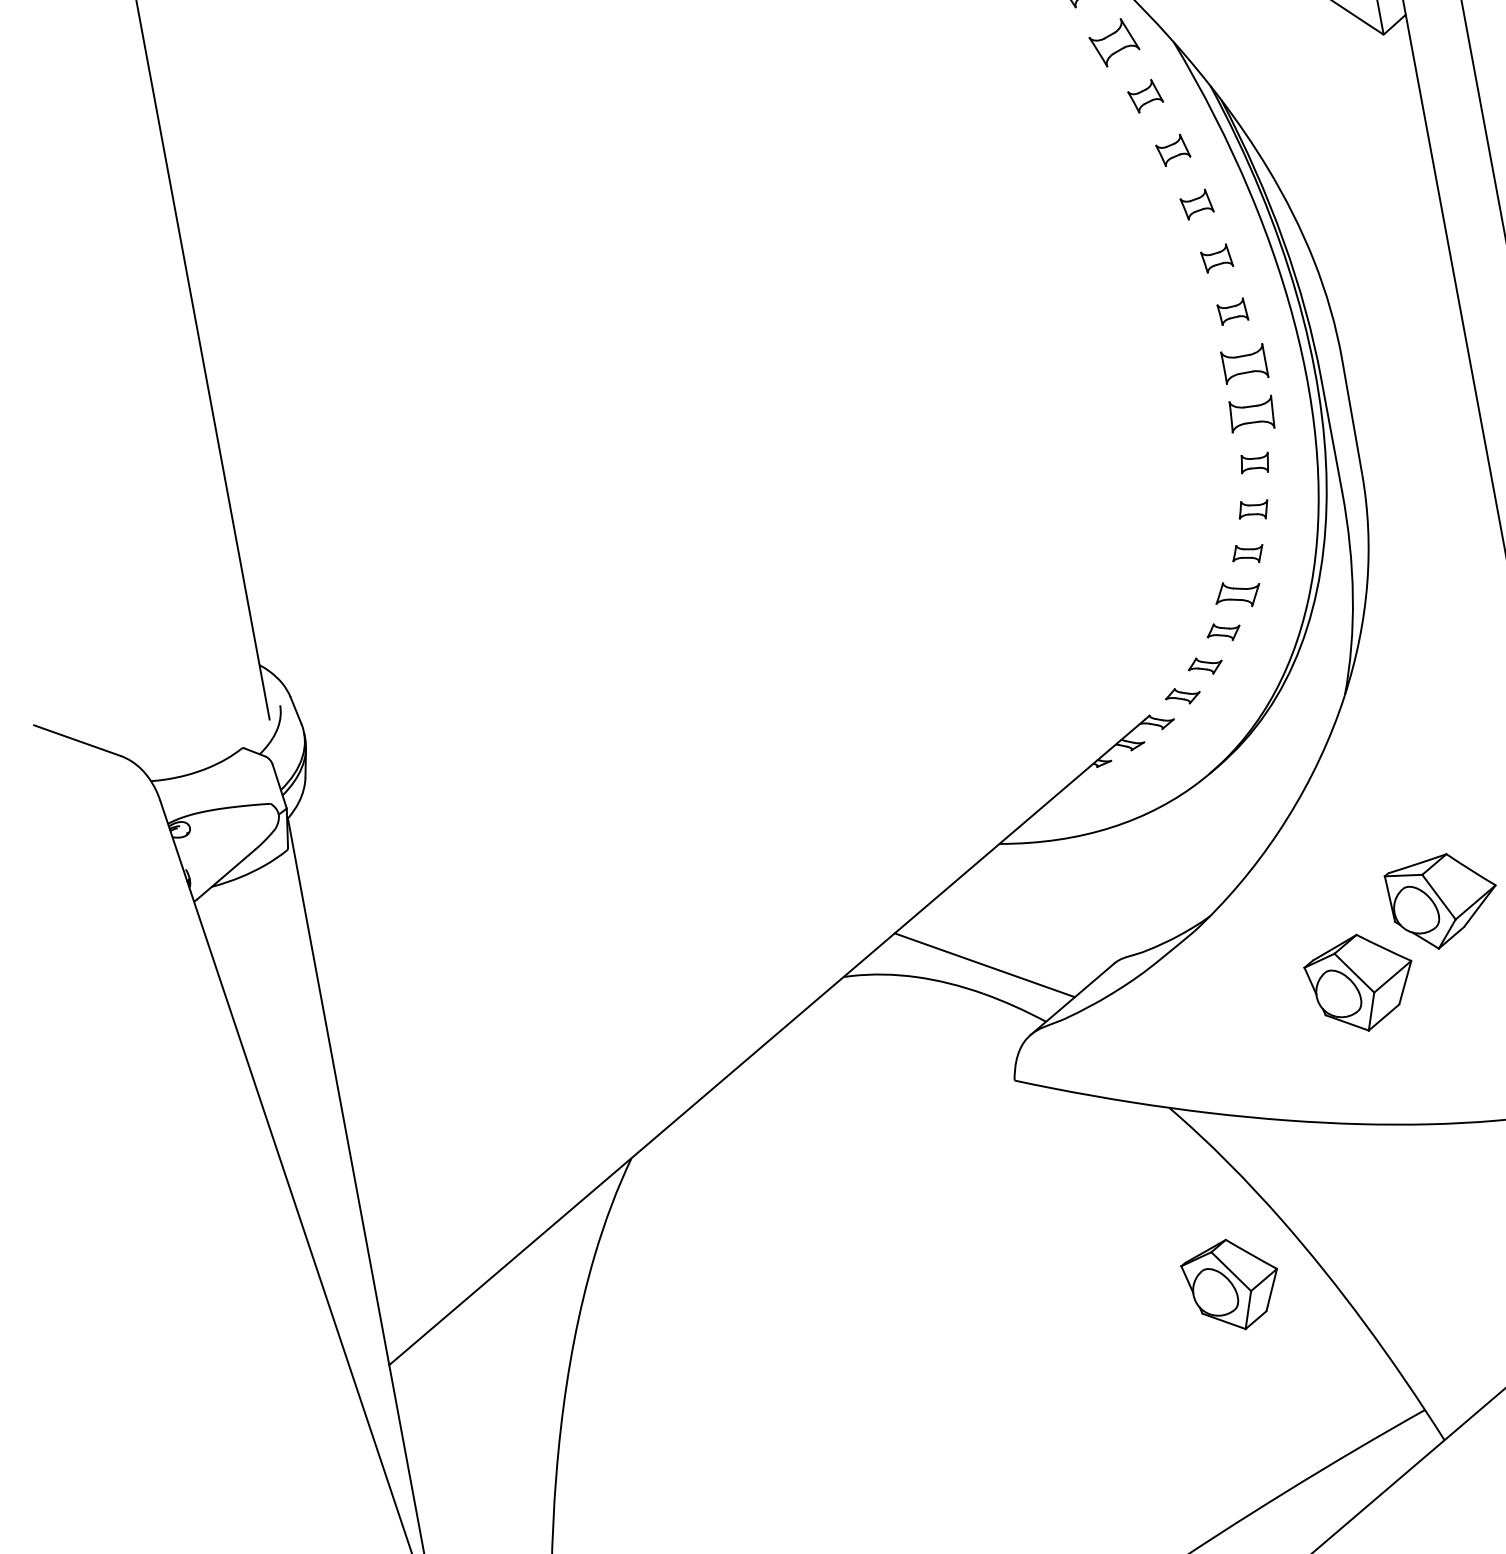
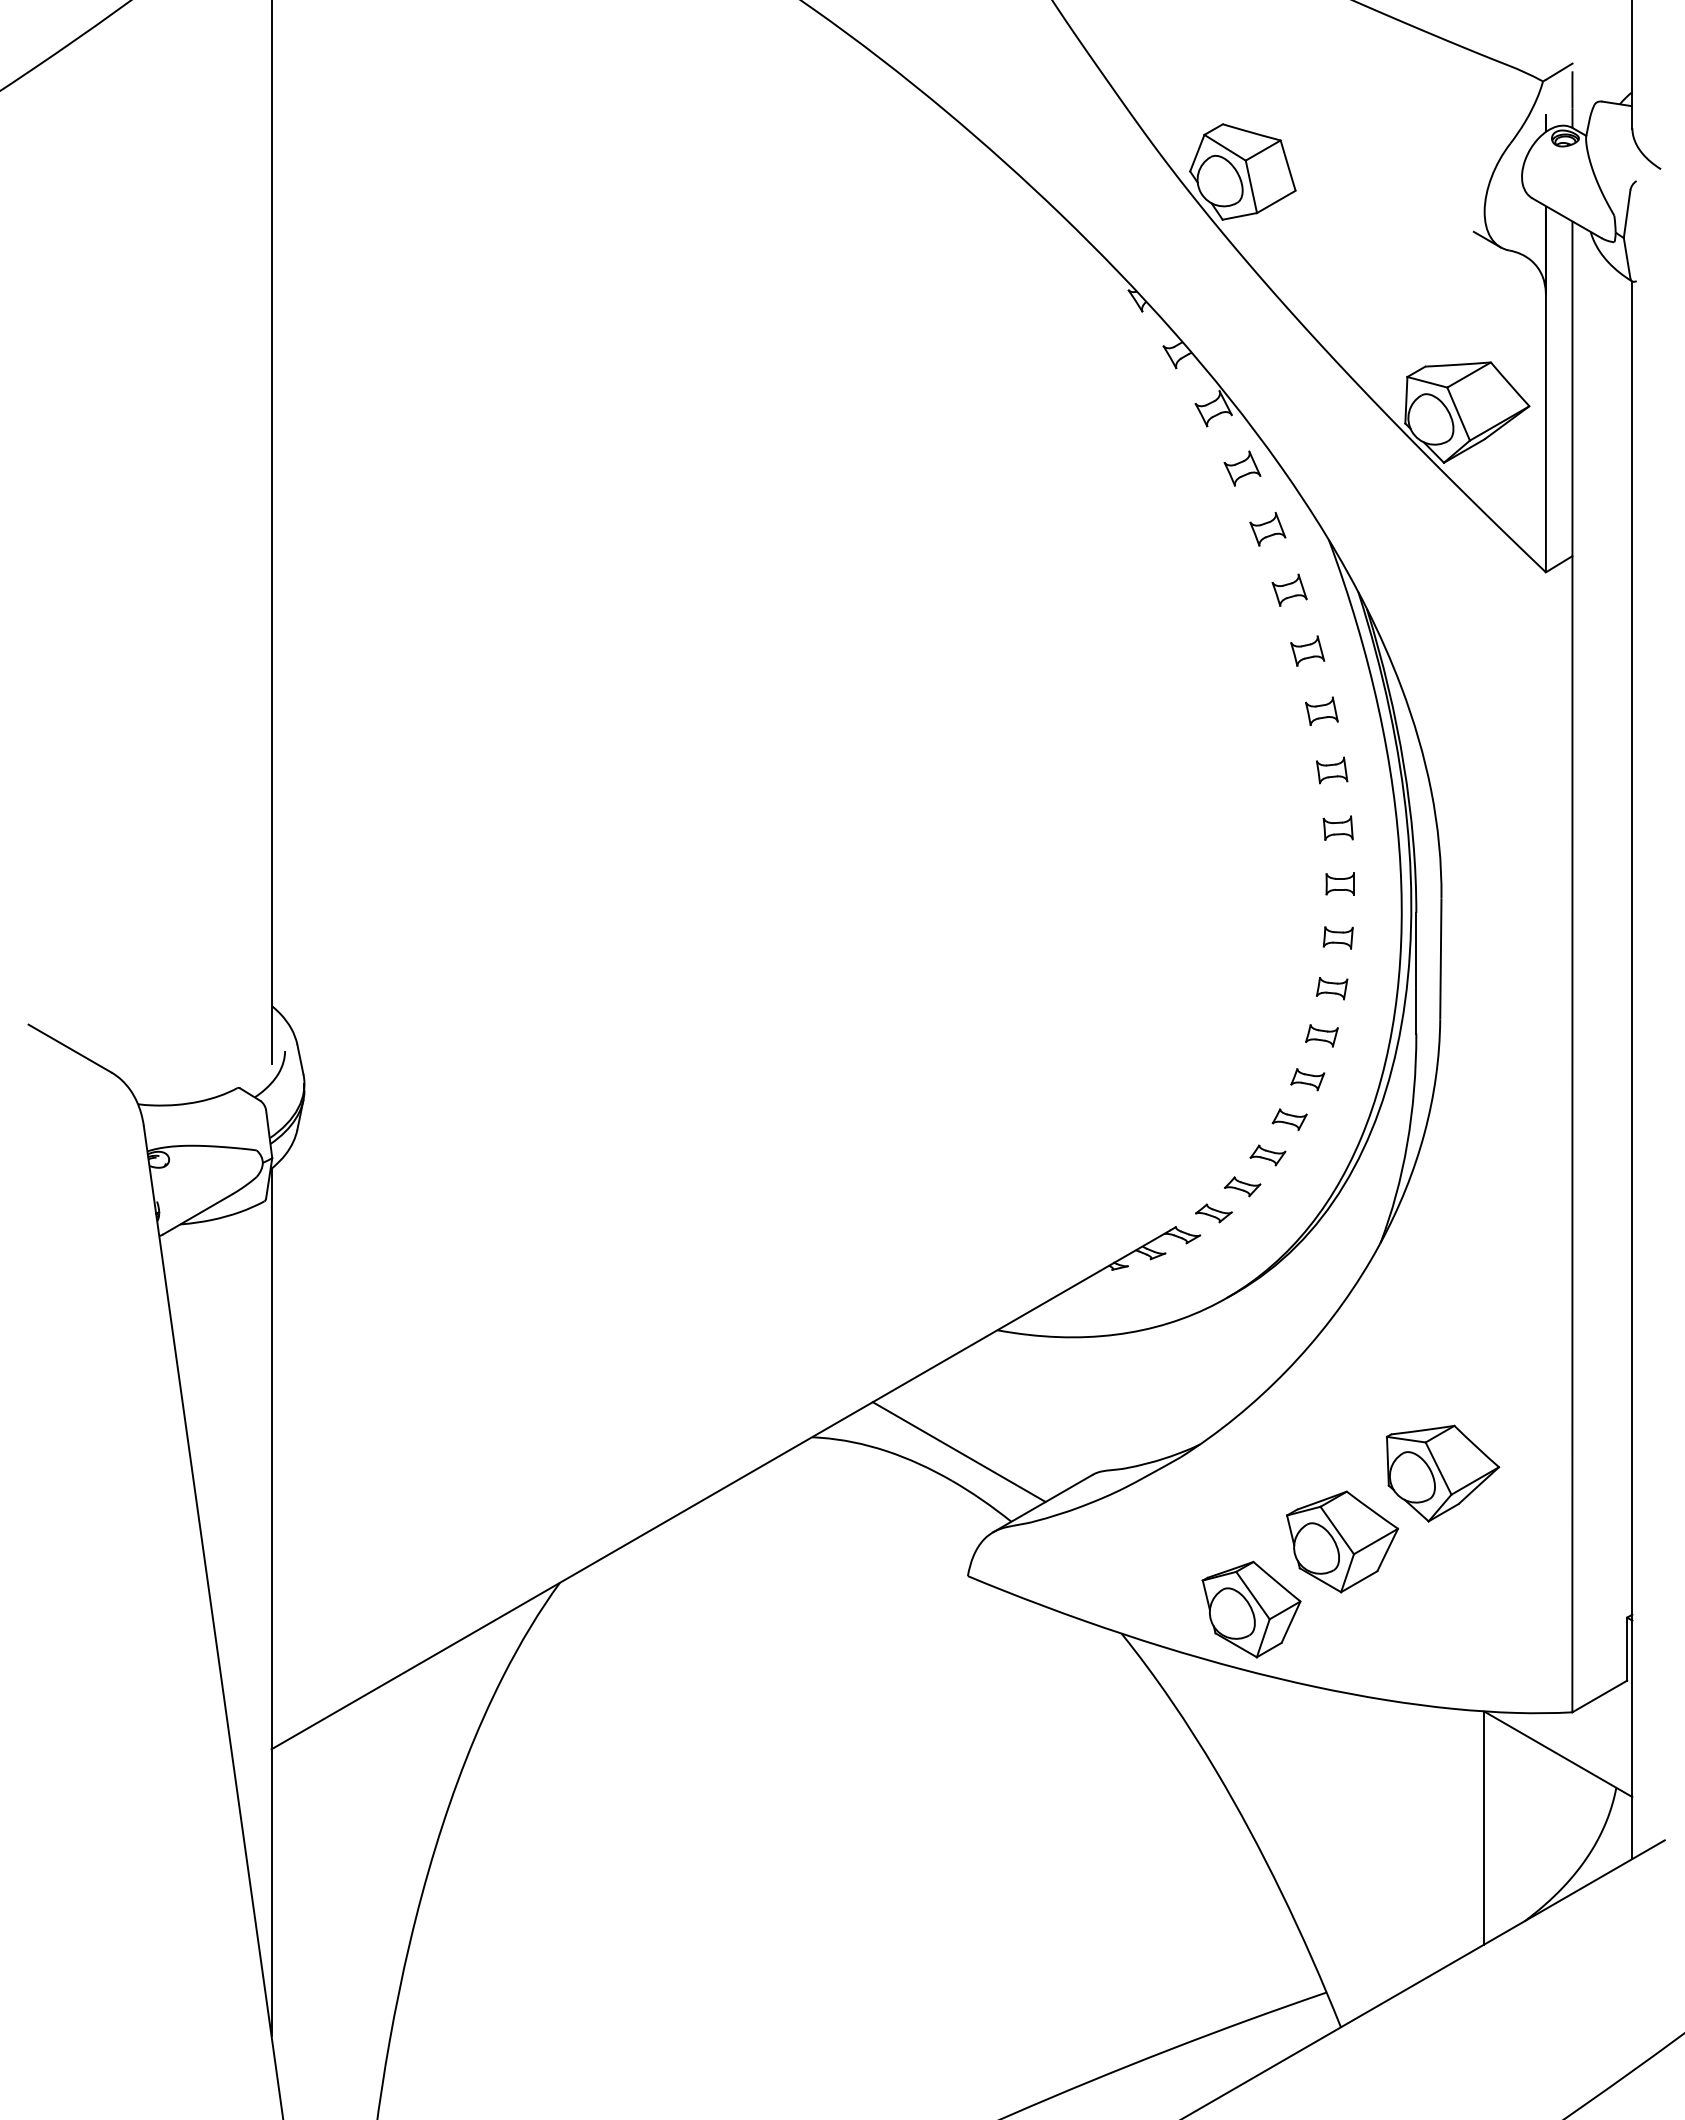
part: (1114, 42) -> (1267, 529), size x0.71
part: (1243, 363) -> (1339, 883), size x0.62
part: (1251, 414) -> (1337, 937), size x0.62
part: (1237, 594) -> (1289, 1119), size x0.71
part: (1232, 1285) -> (1251, 1609), moved

